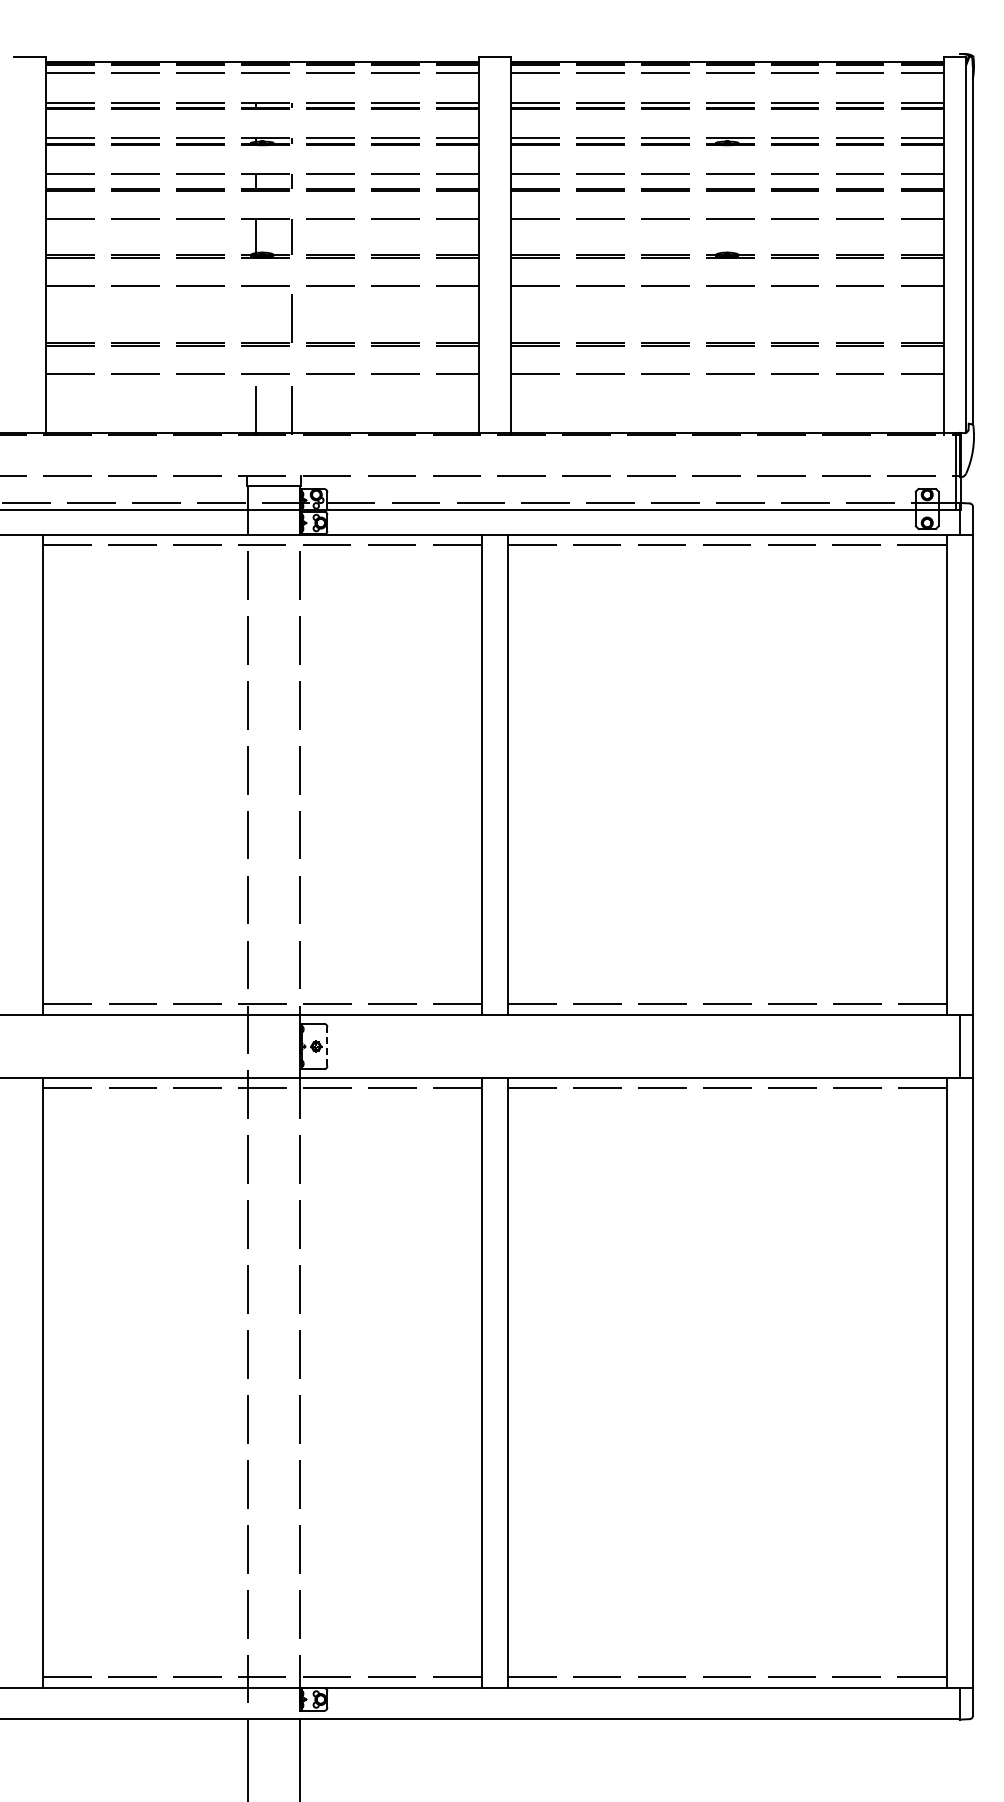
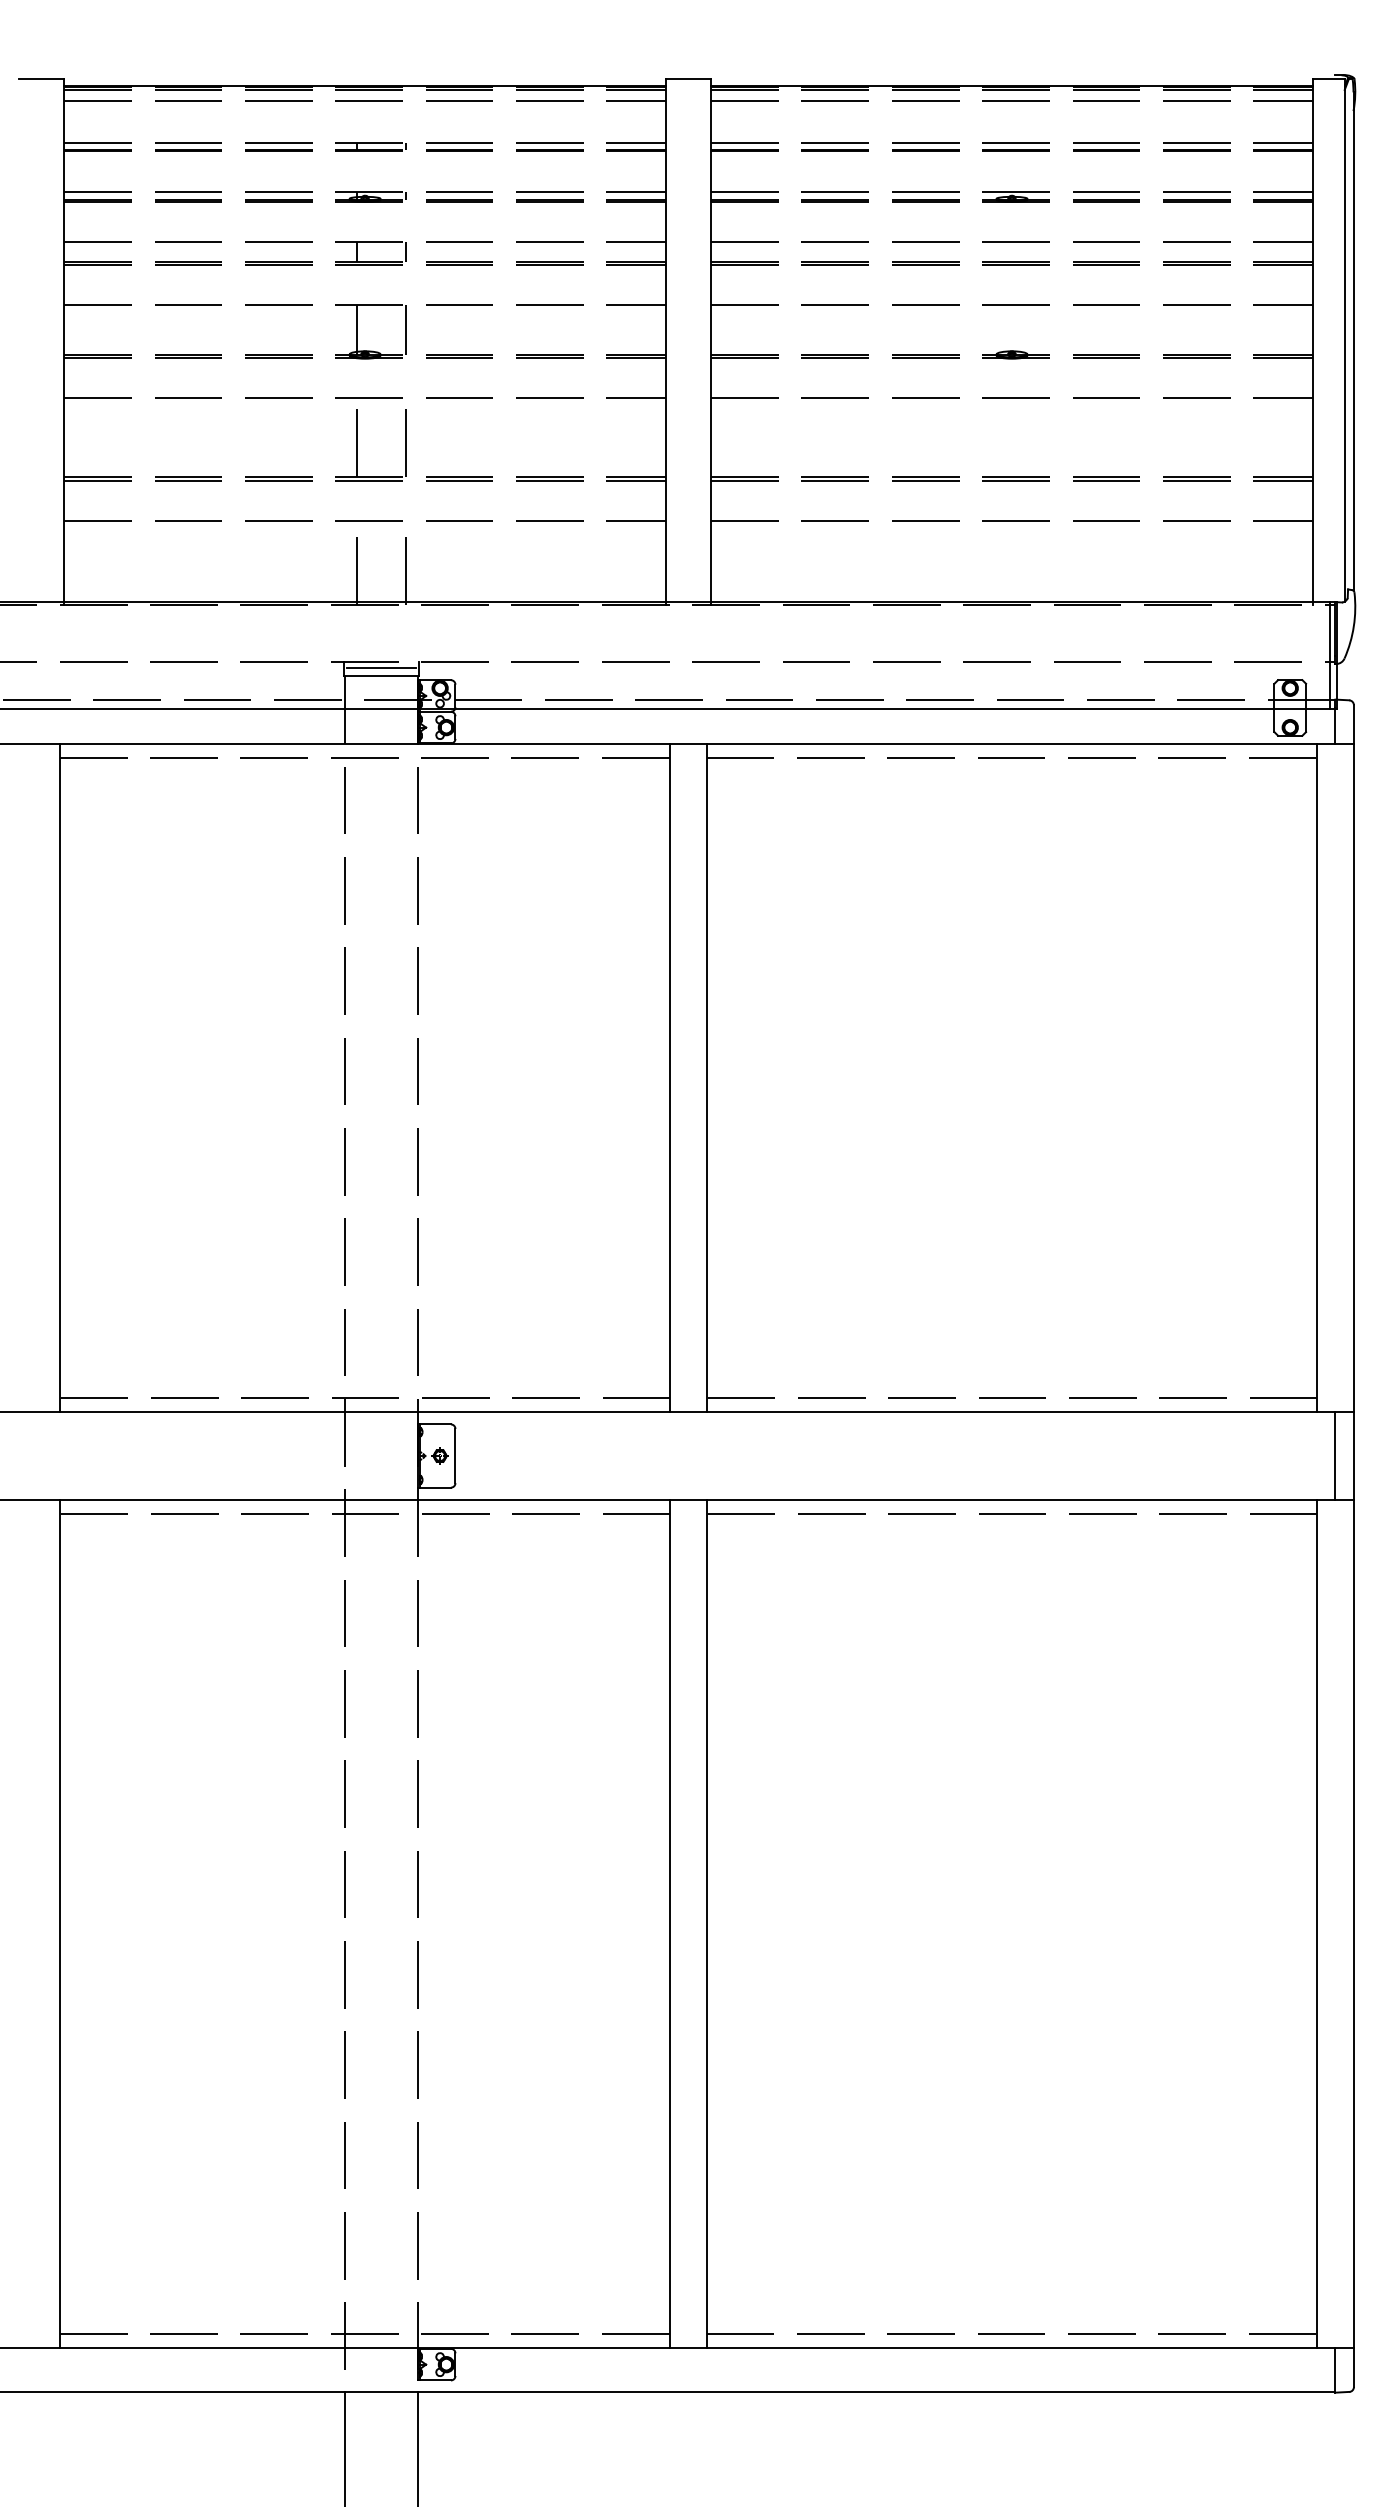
line: (256, 314) -> (356, 437), added
line: (274, 480) -> (381, 668), added
line: (327, 1046) -> (455, 1455), dashed -> solid

